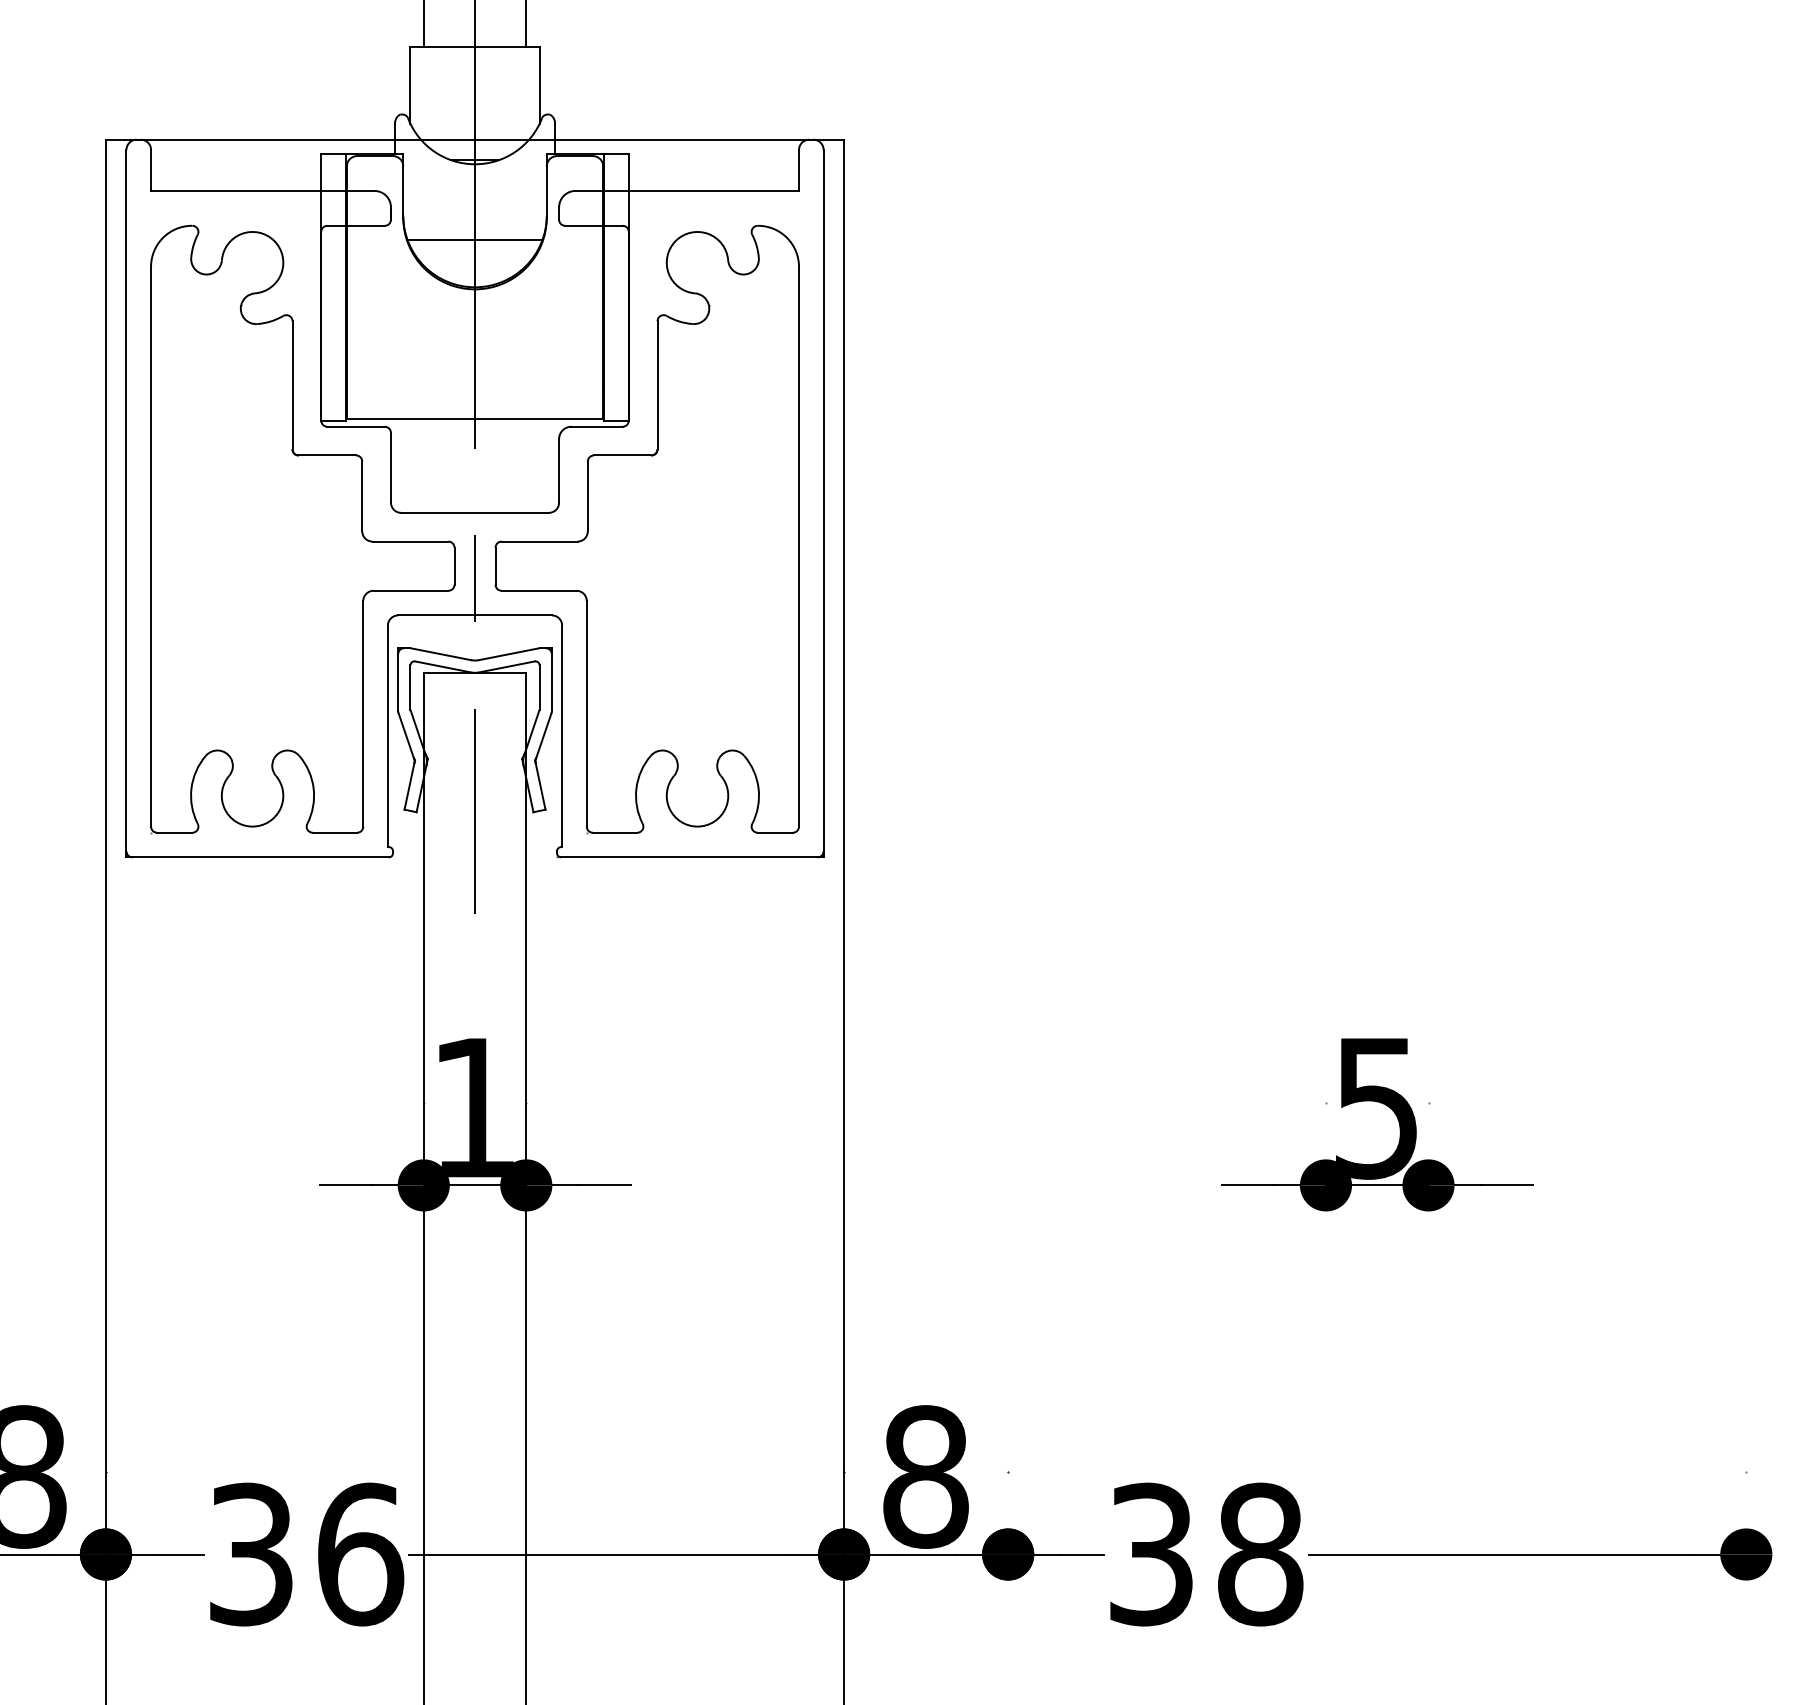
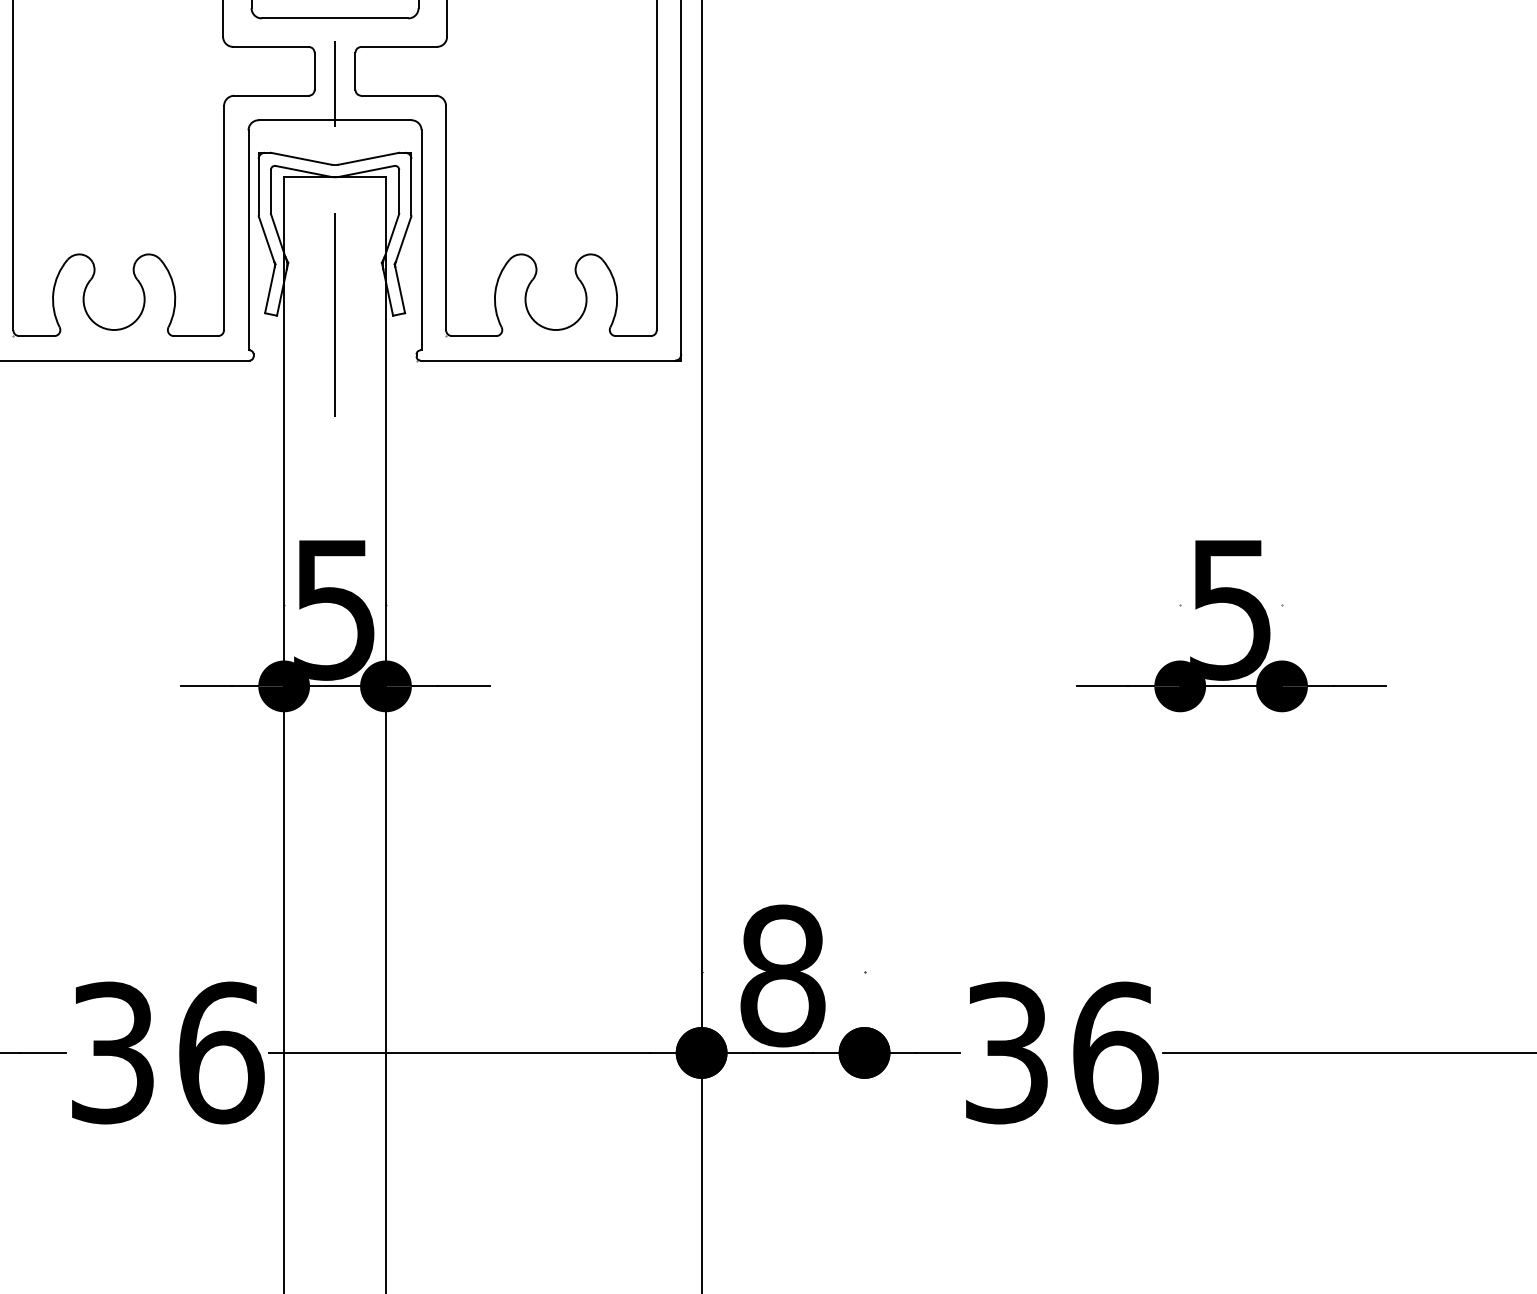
text: (473, 1108) -> (333, 609), 1 -> 5
text: (1261, 1554) -> (1116, 1052), 38 -> 36

